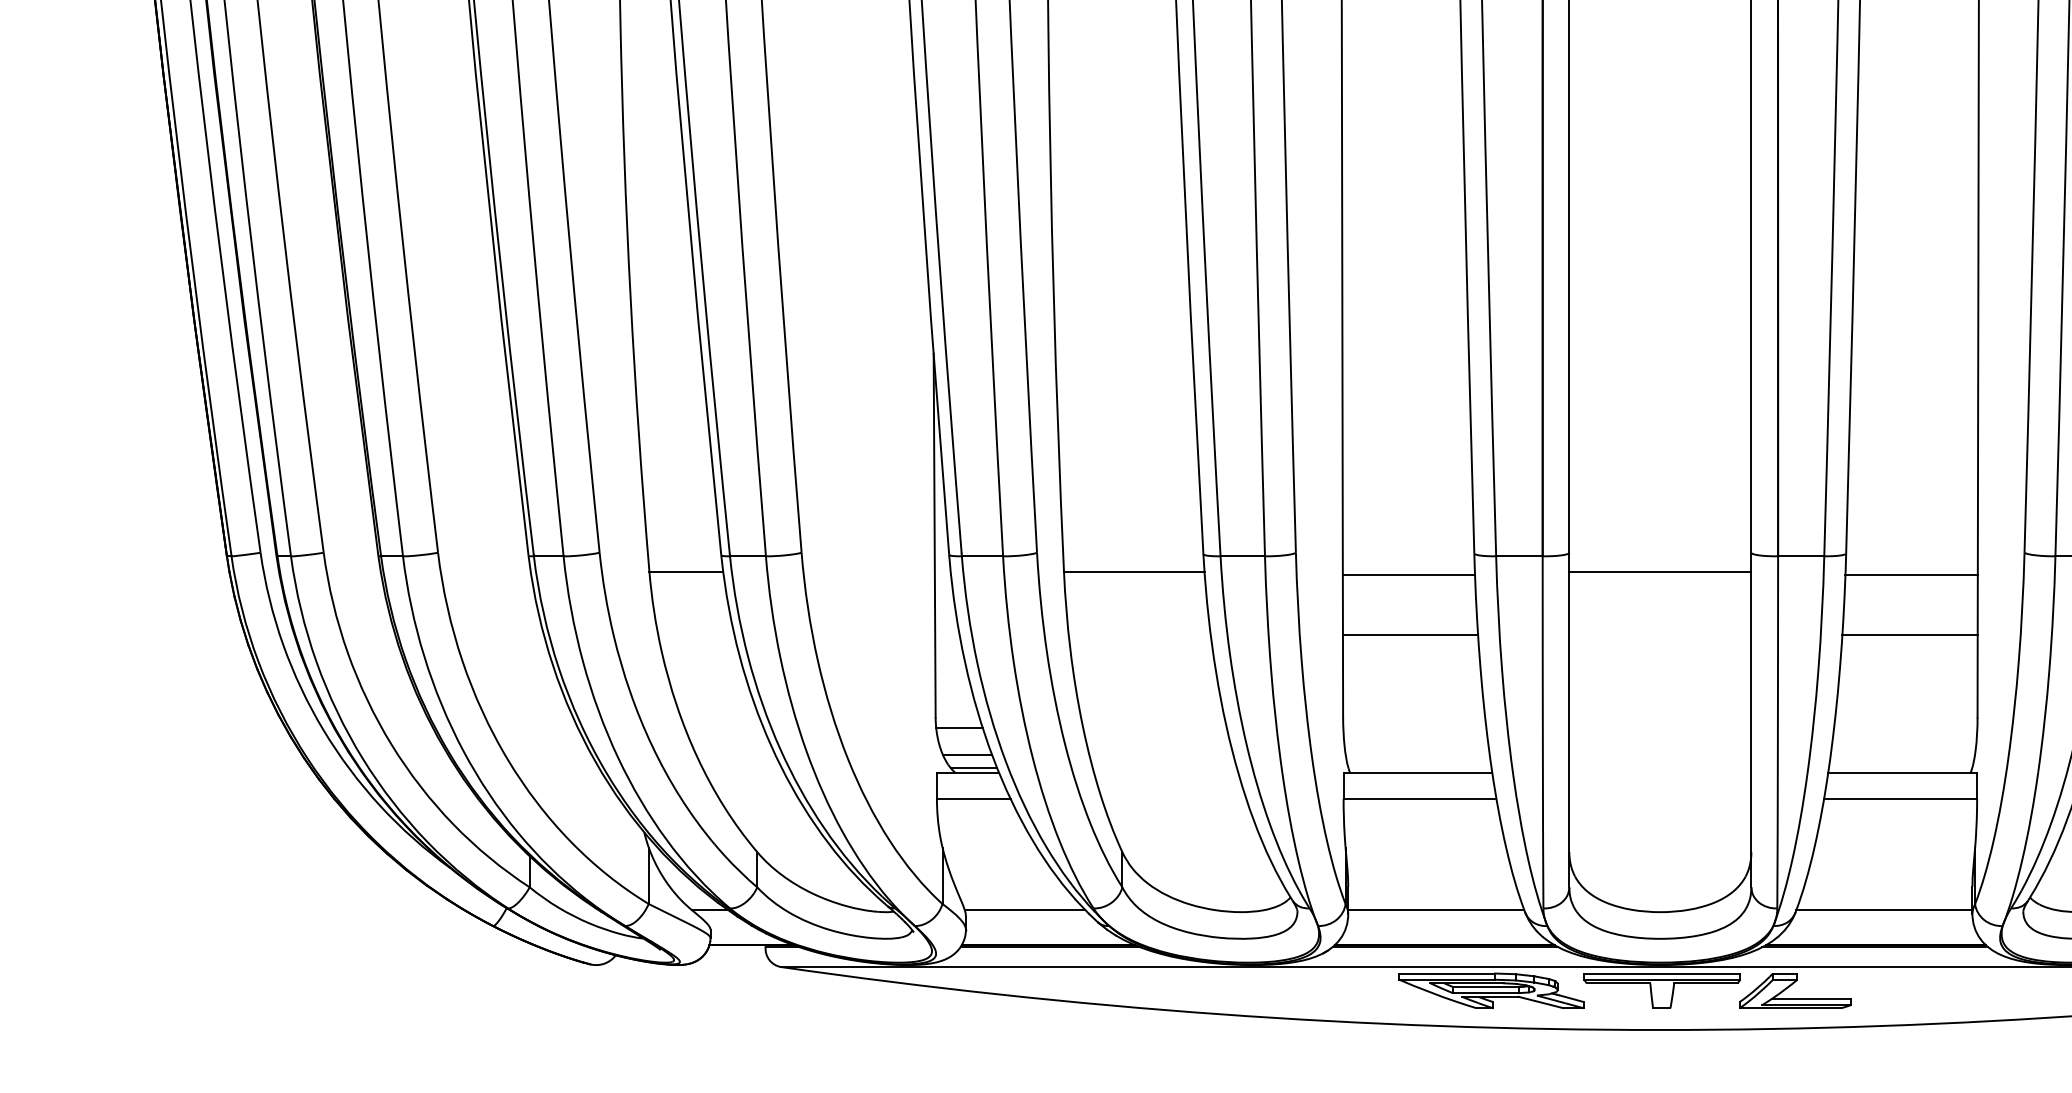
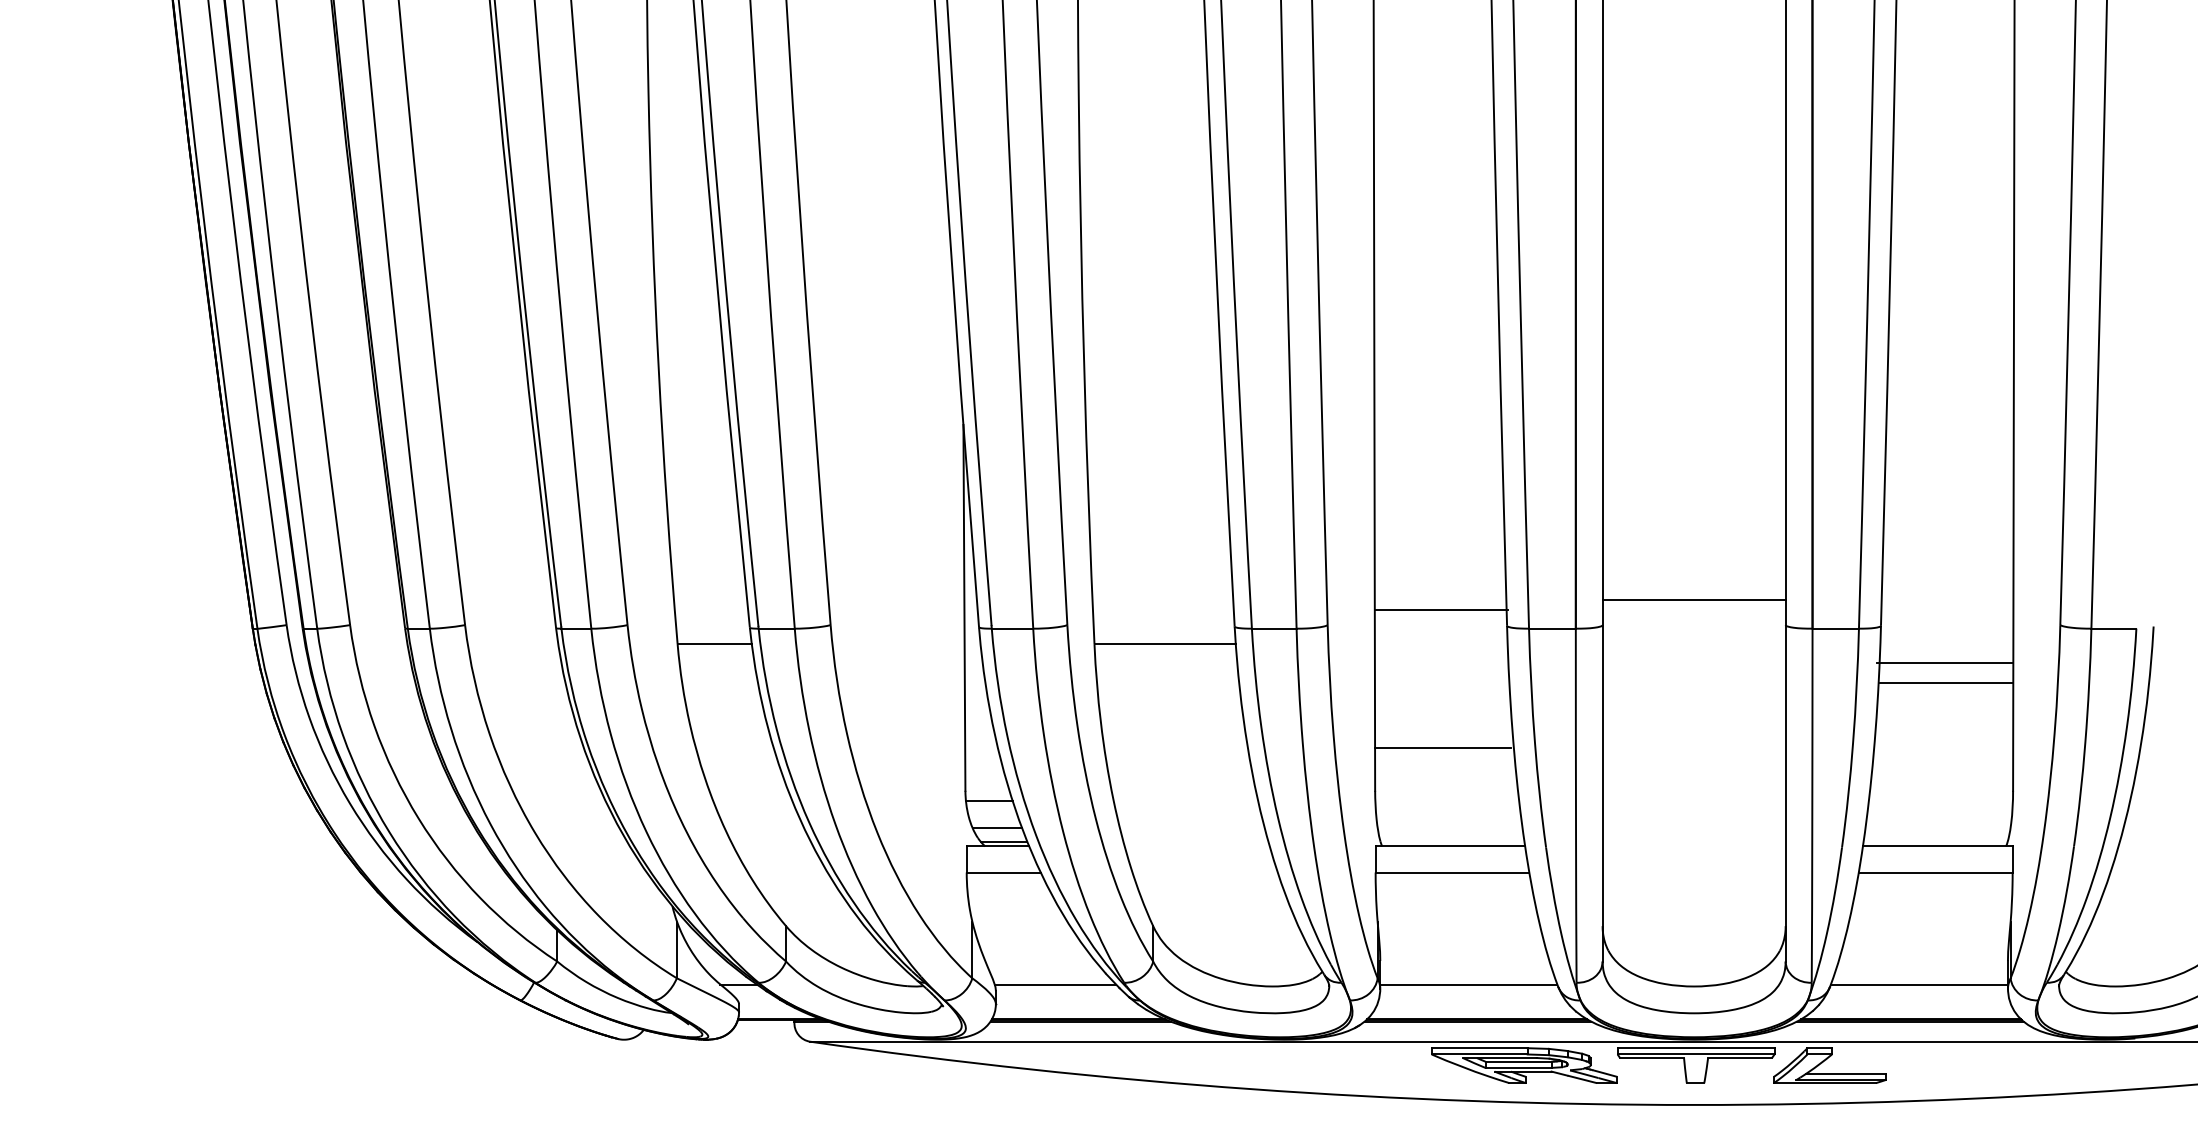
line: (1659, 572) -> (1693, 600), moved
line: (1408, 575) -> (1440, 610), moved
line: (1911, 575) -> (1946, 683), moved
line: (1410, 634) -> (1442, 747), moved
line: (1910, 634) -> (1945, 662), moved

